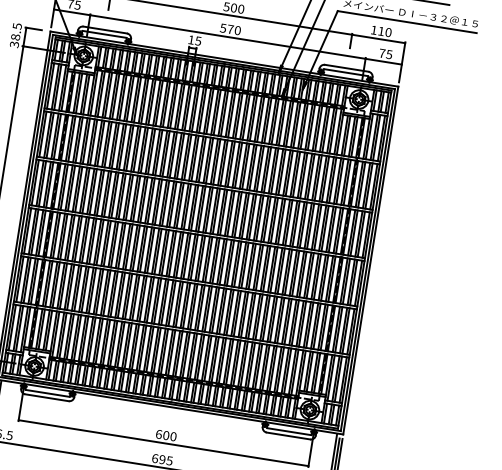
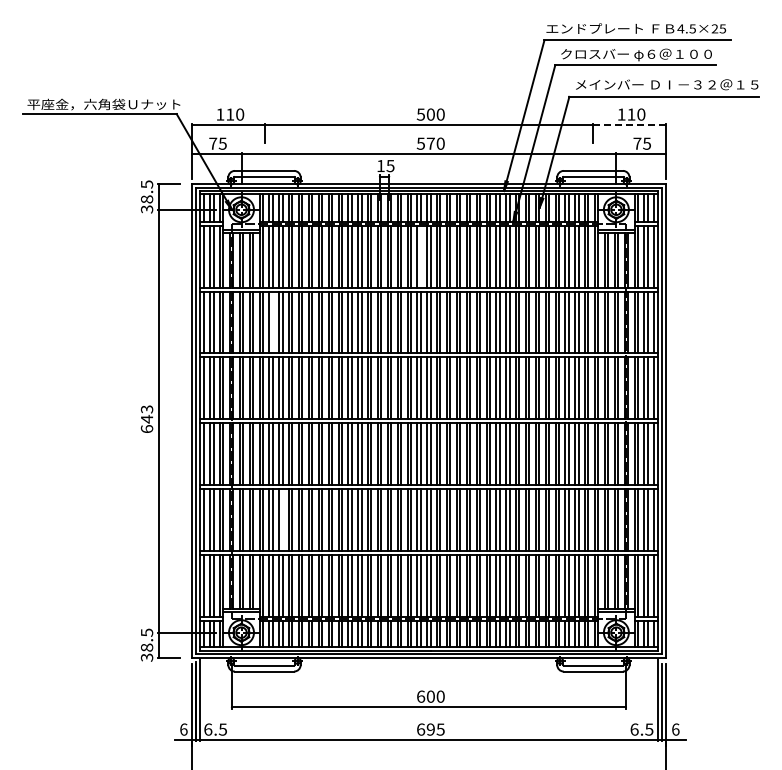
line: (379, 39) -> (630, 125), solid -> dashed
line: (209, 111) -> (420, 256), removed
line: (93, 142) -> (272, 322), removed
line: (77, 288) -> (282, 519), removed

